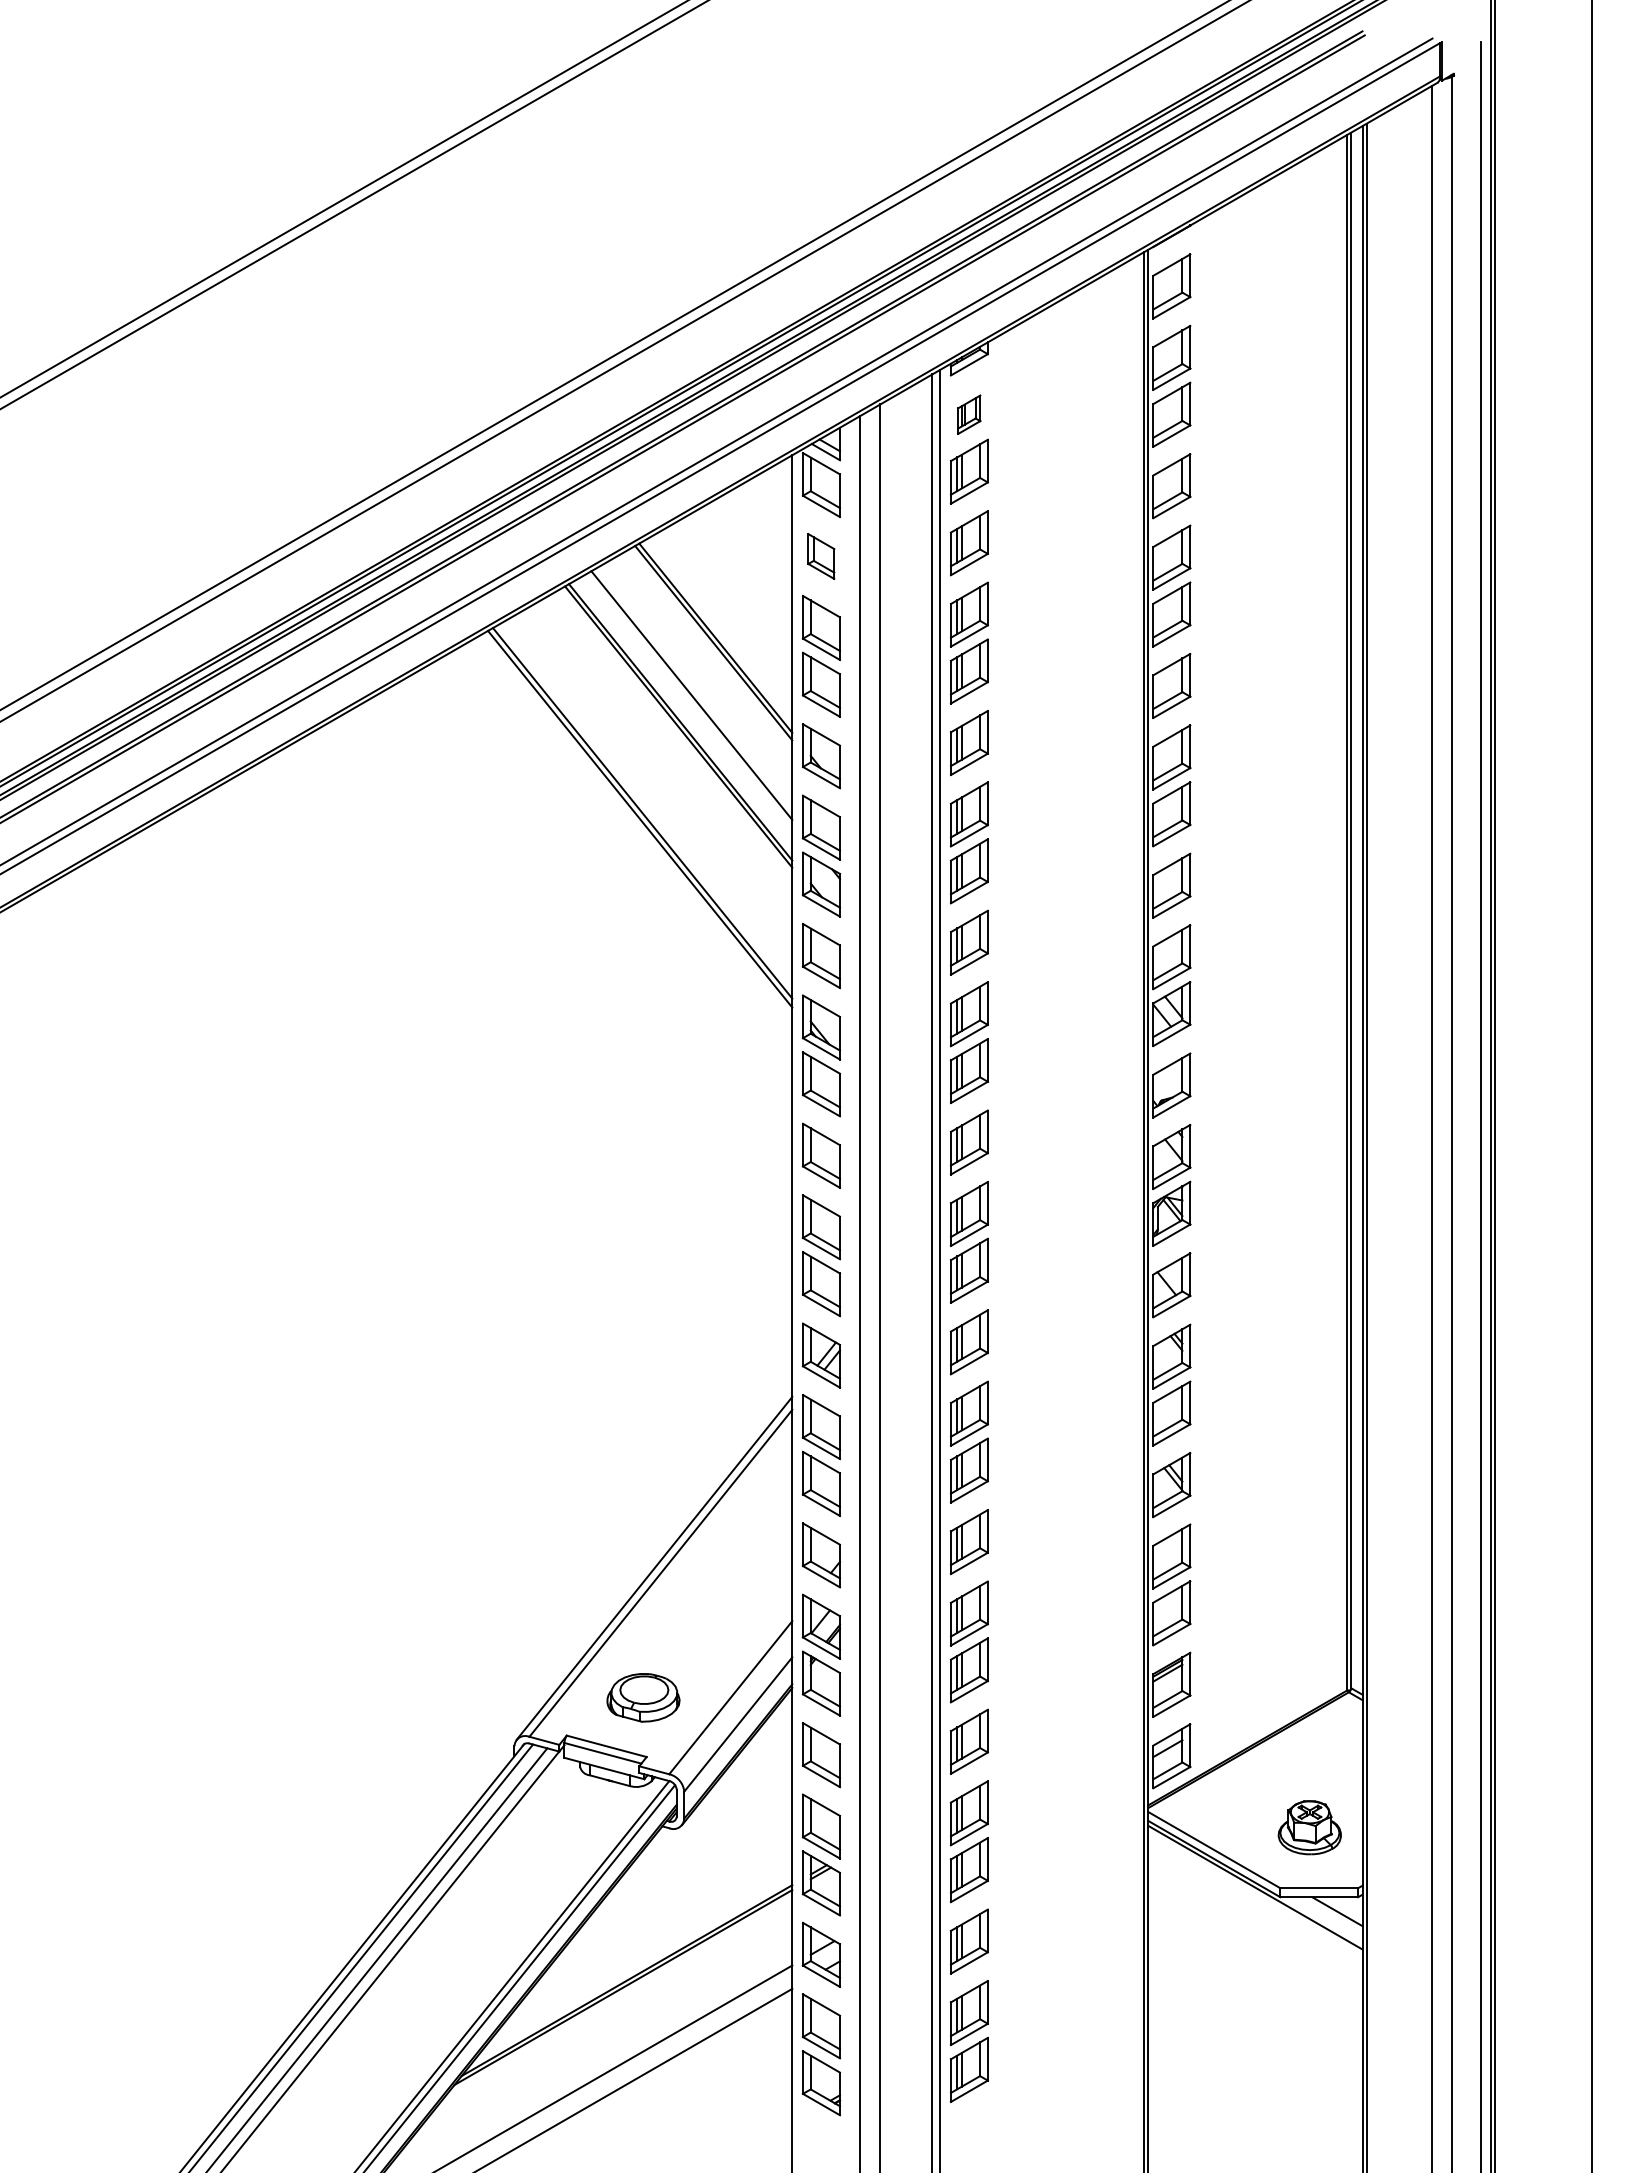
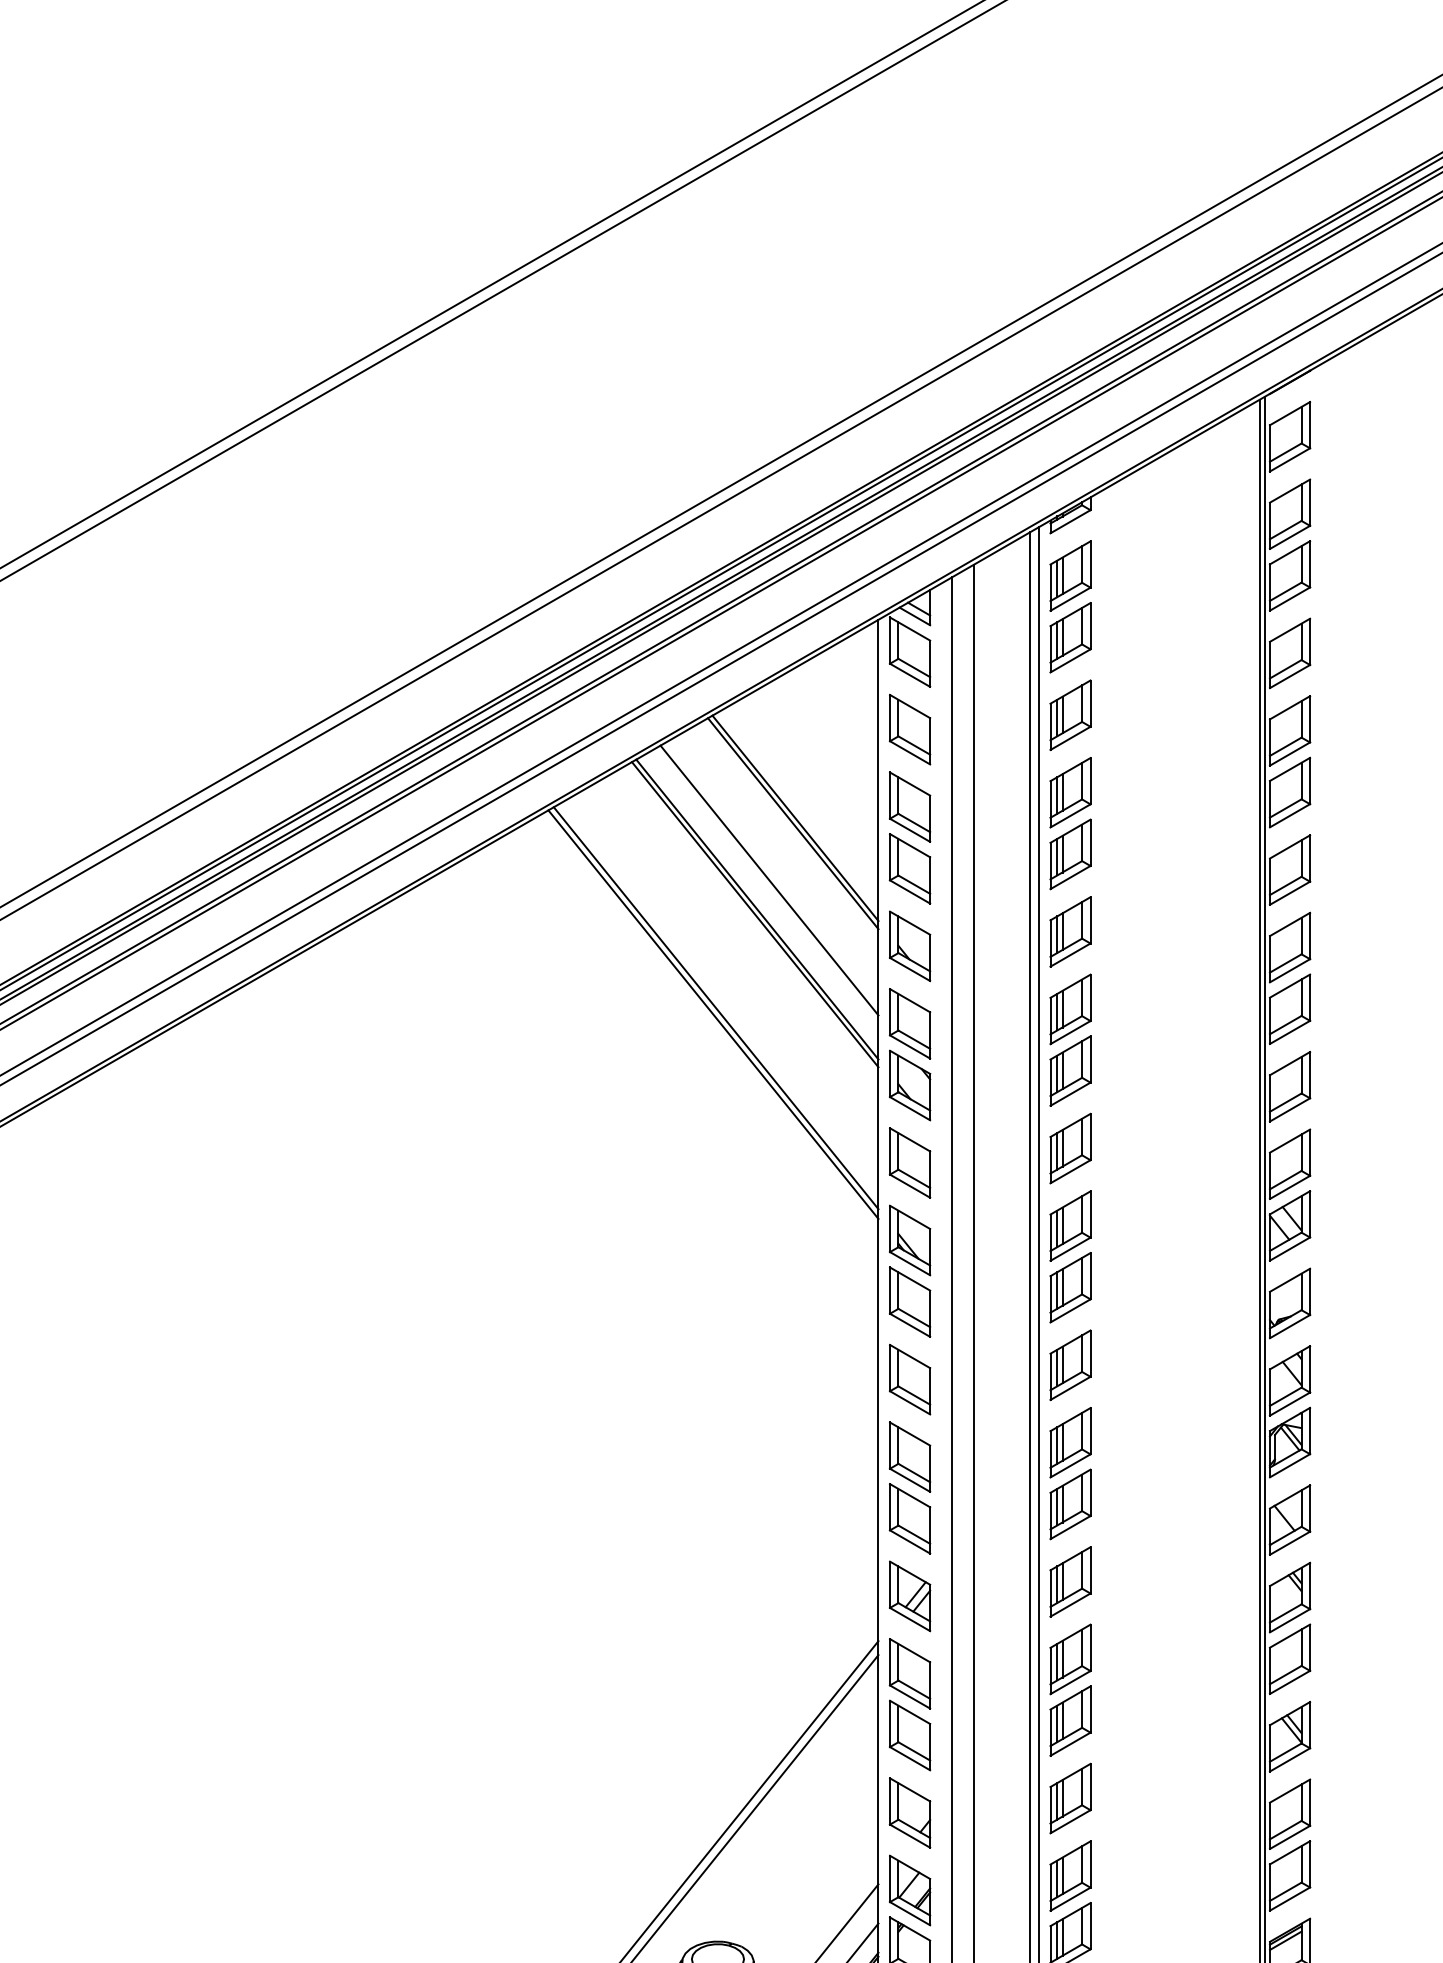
part: (968, 414) -> (1069, 575), size x1.67
part: (820, 556) -> (909, 729), size x1.43

